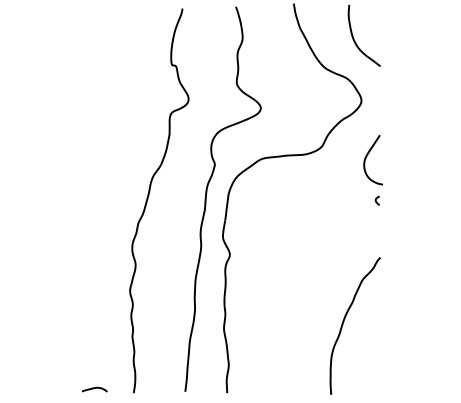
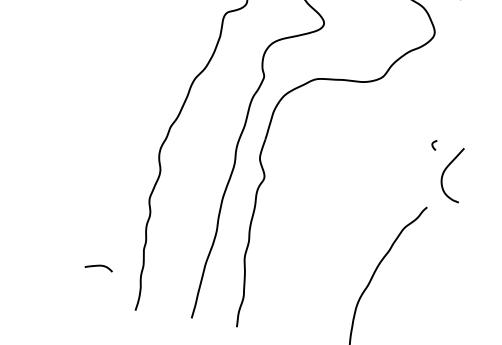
curve: (366, 158) -> (445, 171), moved
curve: (94, 388) -> (98, 266), moved

